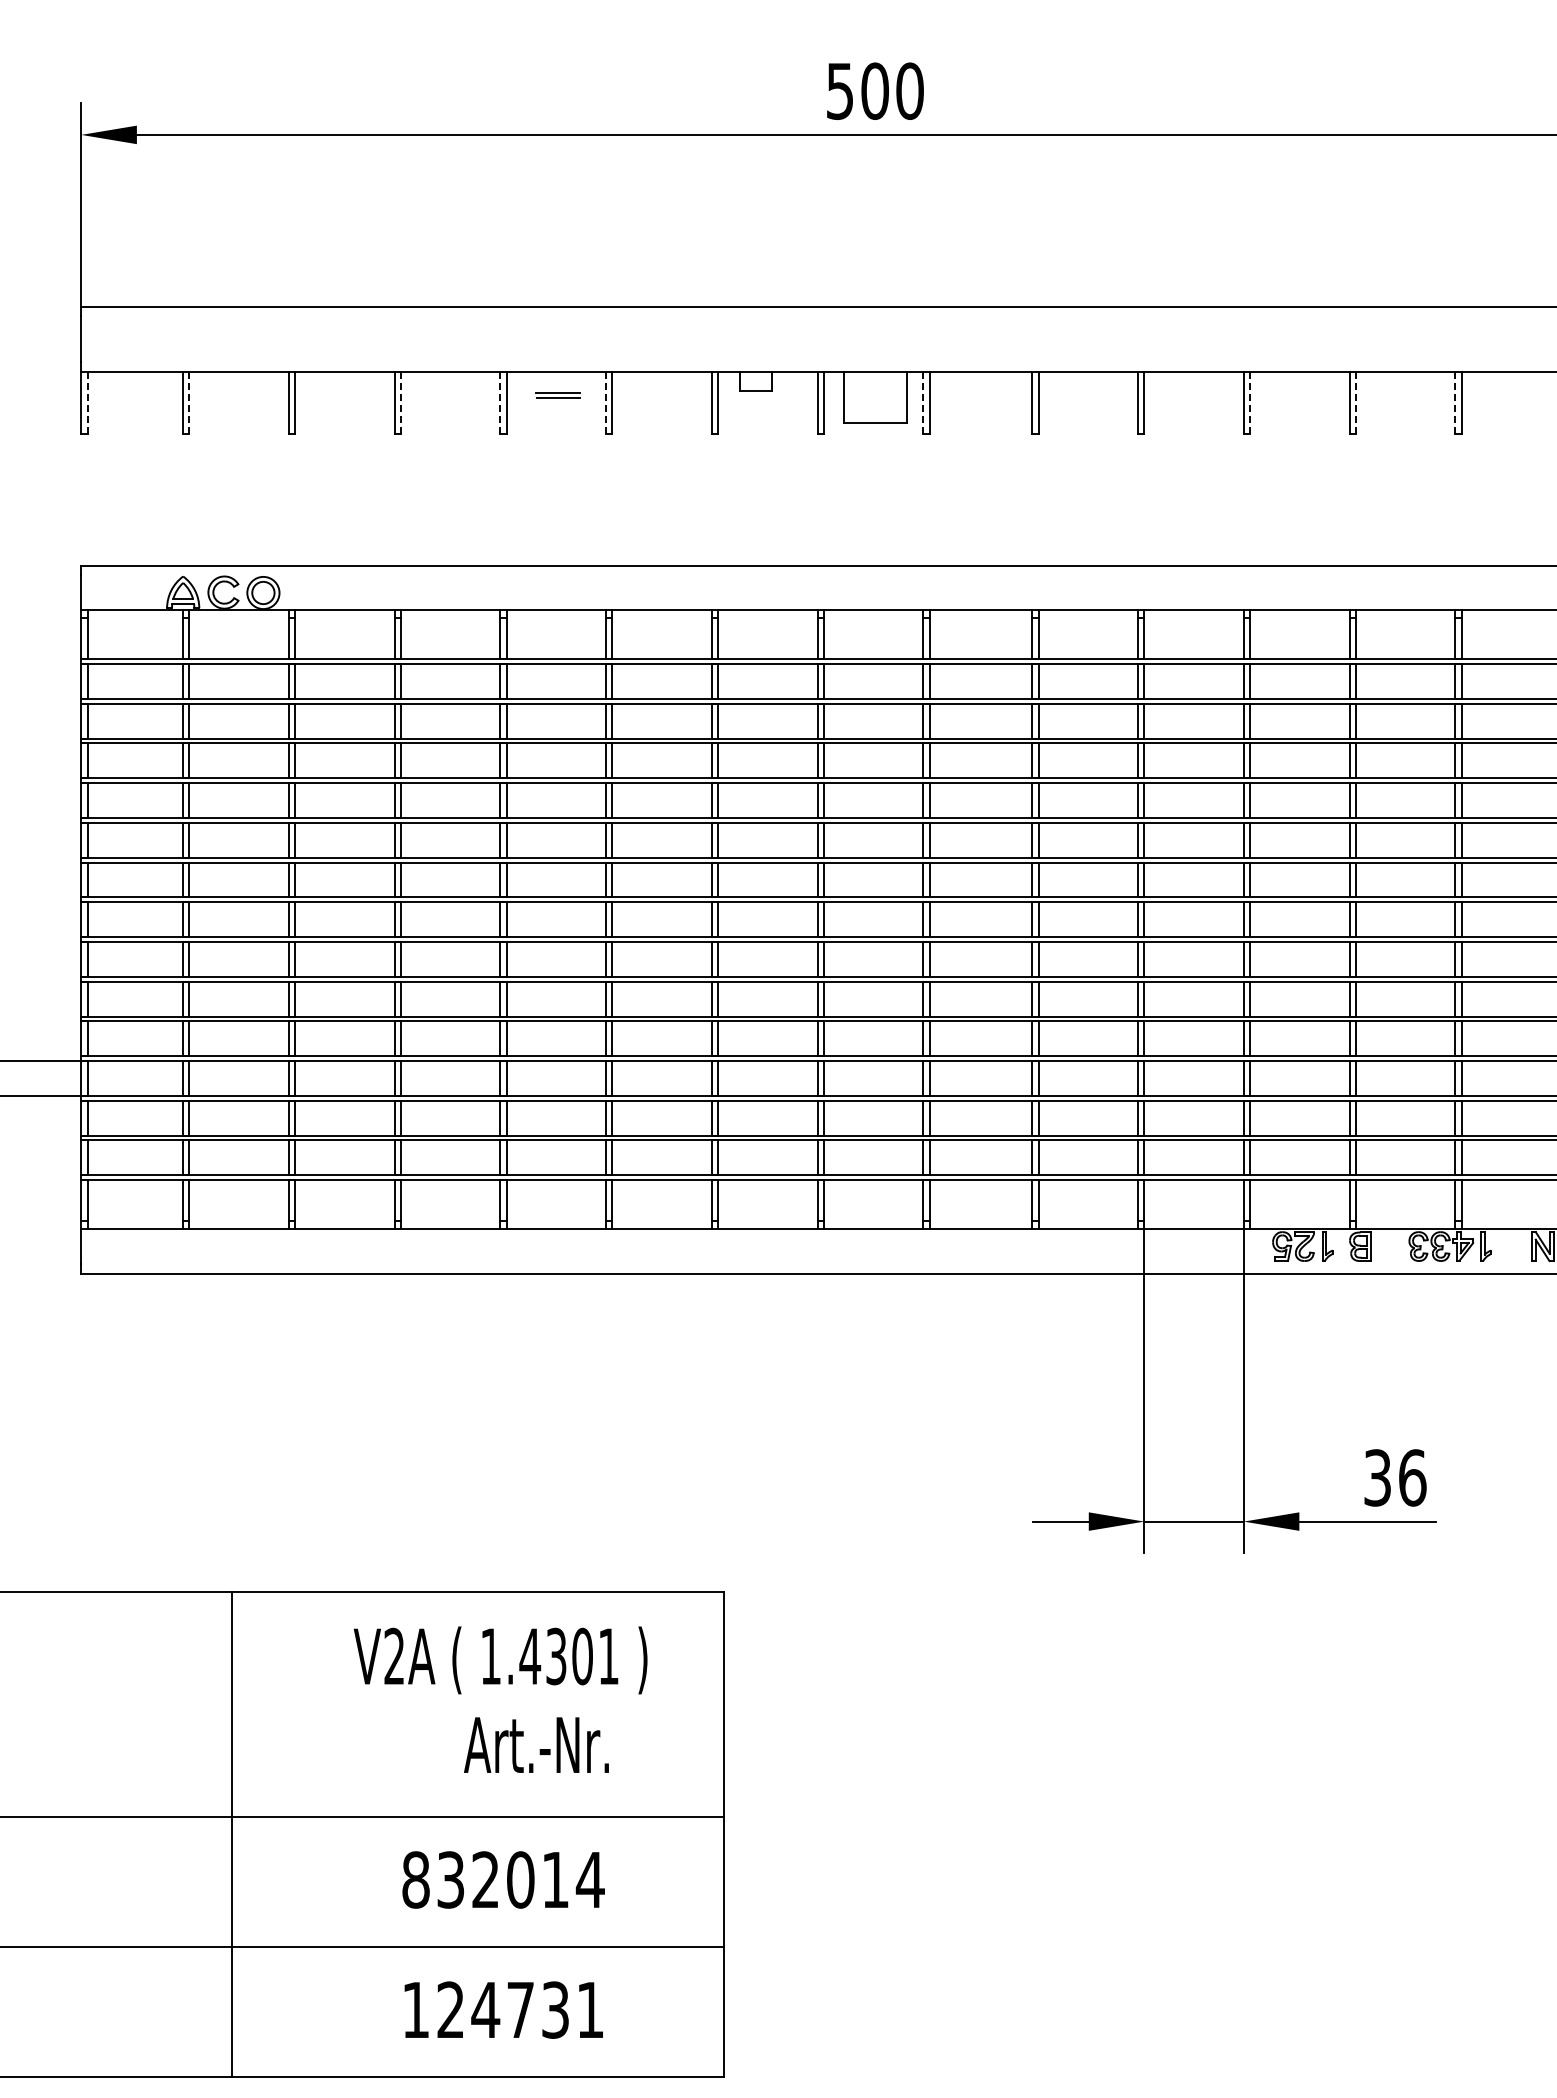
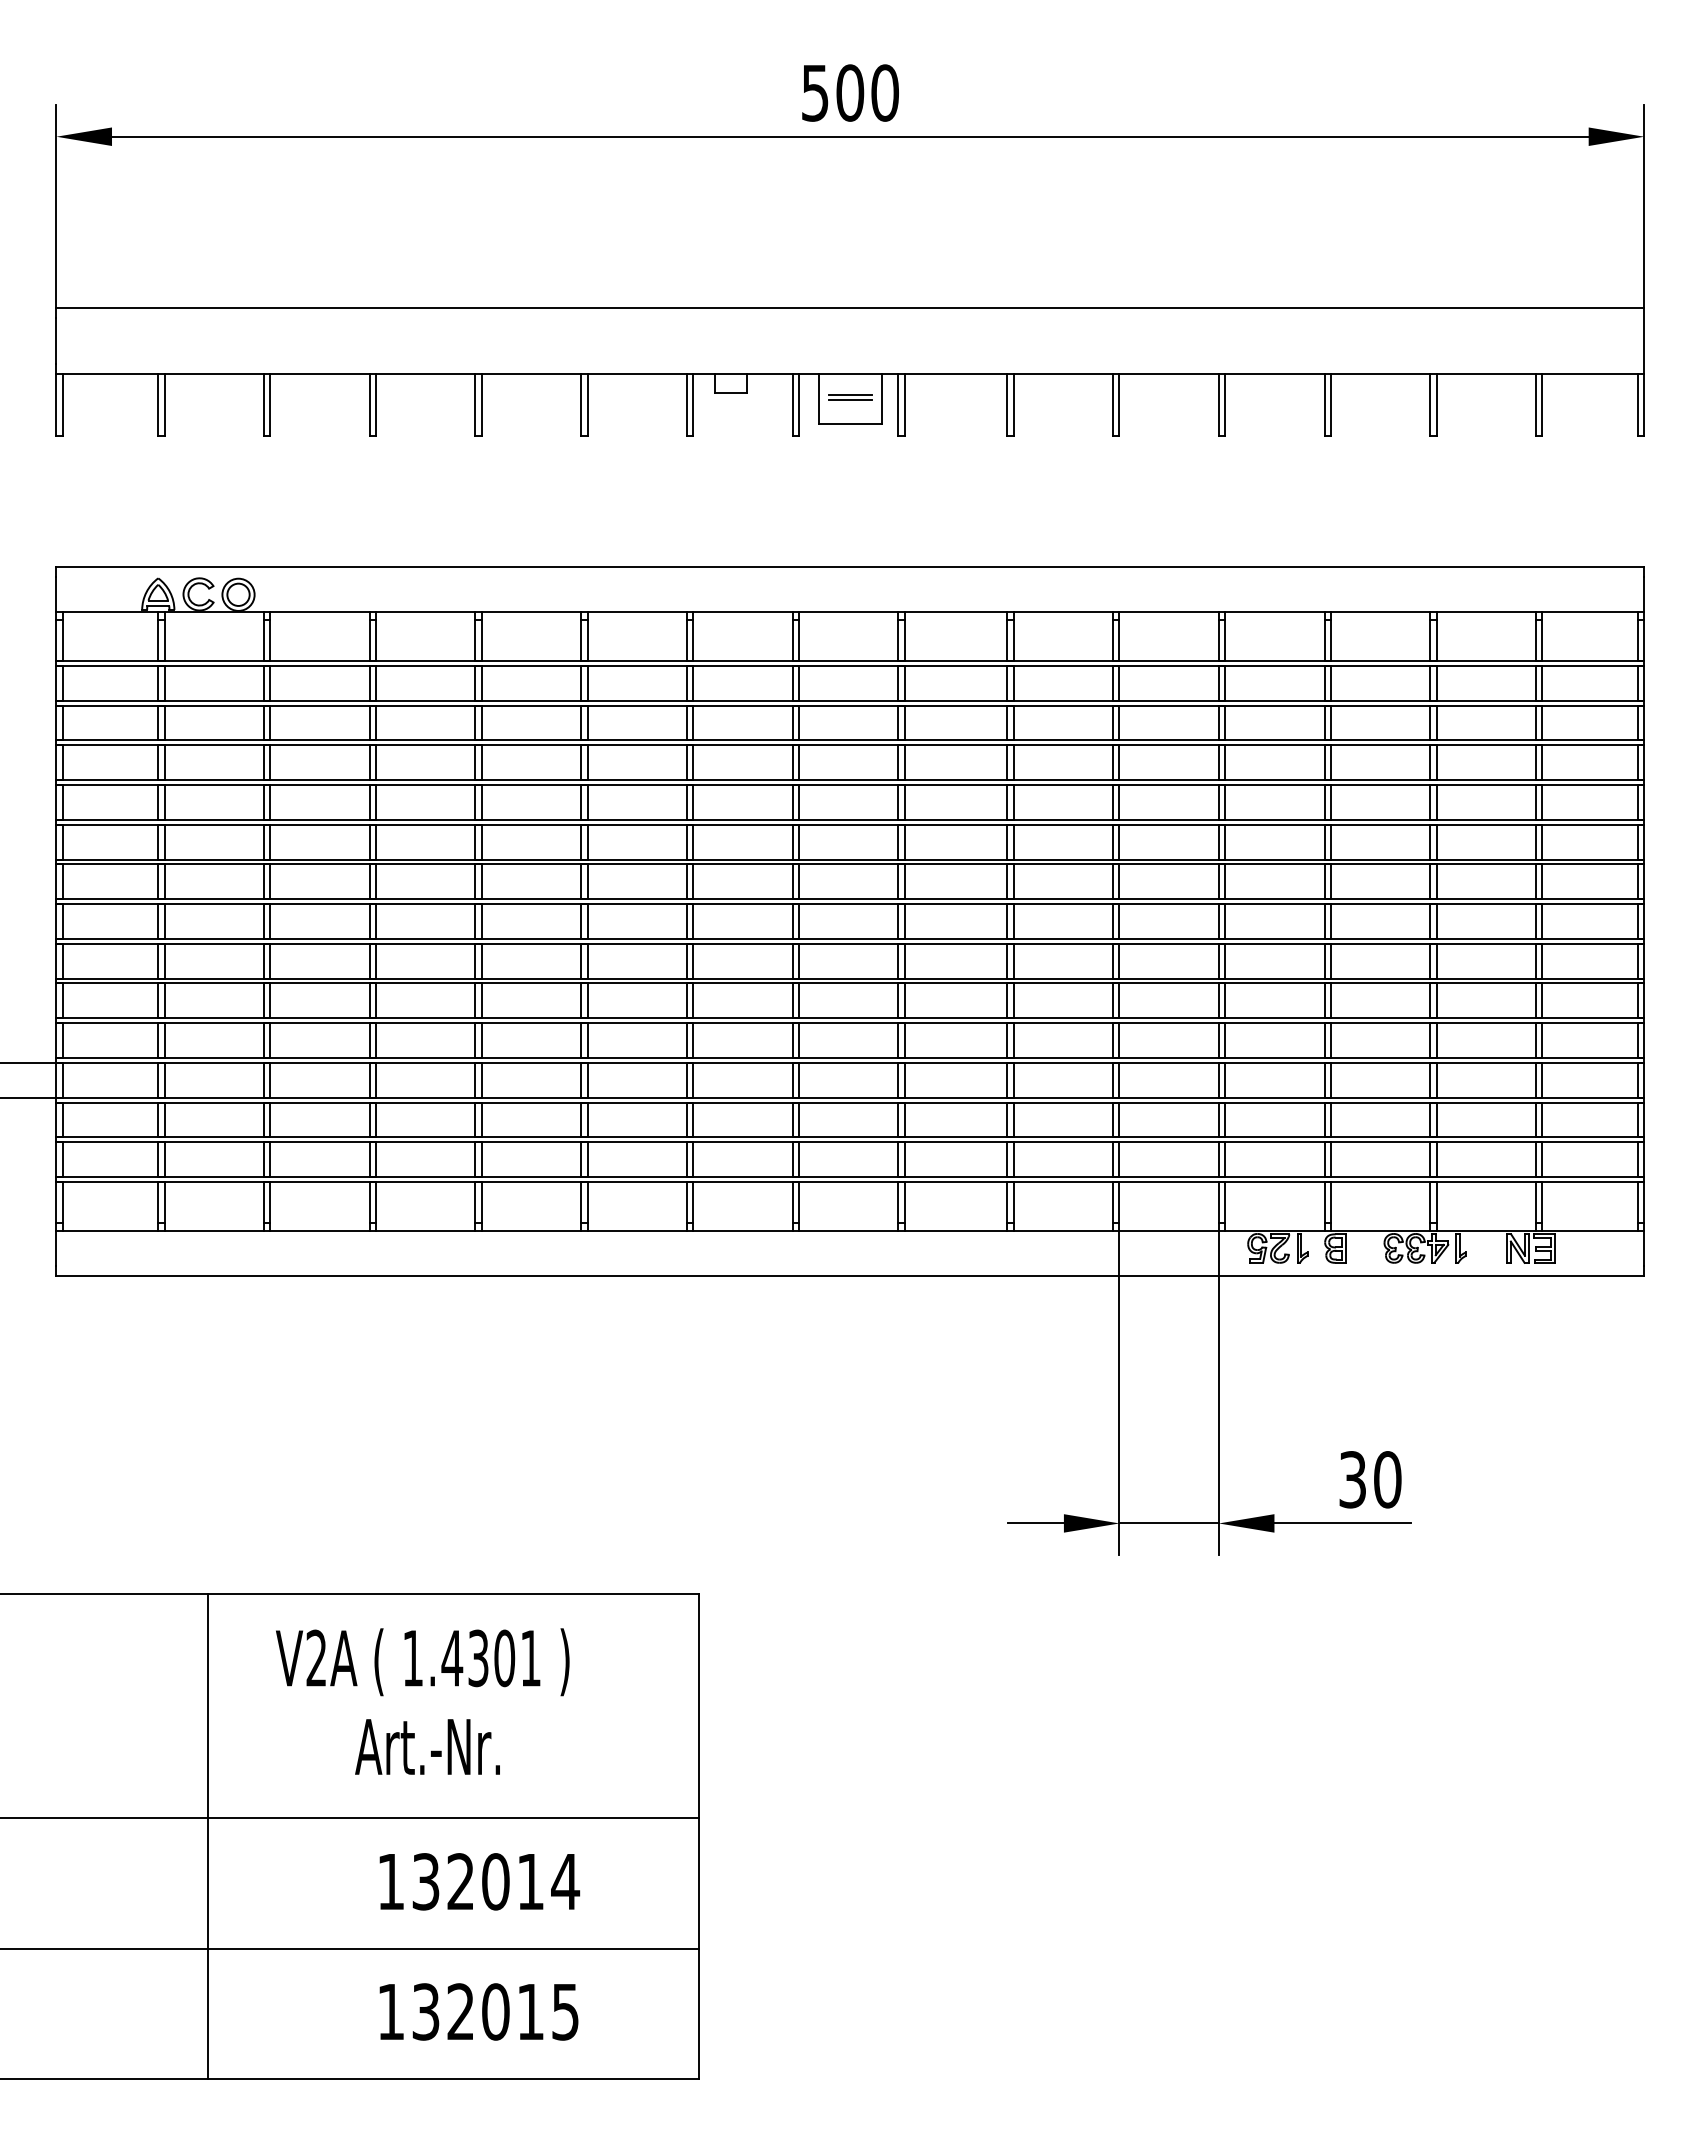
part: (558, 395) -> (850, 397), moved
line: (87, 402) -> (62, 404), dashed -> solid
line: (189, 402) -> (164, 404), dashed -> solid
line: (401, 402) -> (376, 404), dashed -> solid
line: (500, 402) -> (475, 404), dashed -> solid
line: (606, 402) -> (581, 404), dashed -> solid
line: (923, 402) -> (898, 404), dashed -> solid
line: (1250, 402) -> (1225, 404), dashed -> solid
line: (1355, 402) -> (1330, 404), dashed -> solid
line: (1455, 402) -> (1430, 404), dashed -> solid
text: (1412, 1477) -> (1387, 1479), 36 -> 30
text: (500, 1660) -> (422, 1662), moved
text: (536, 1744) -> (427, 1746), moved
text: (415, 1879) -> (390, 1881), 832014 -> 132014
text: (520, 2009) -> (495, 2011), 124731 -> 132015

